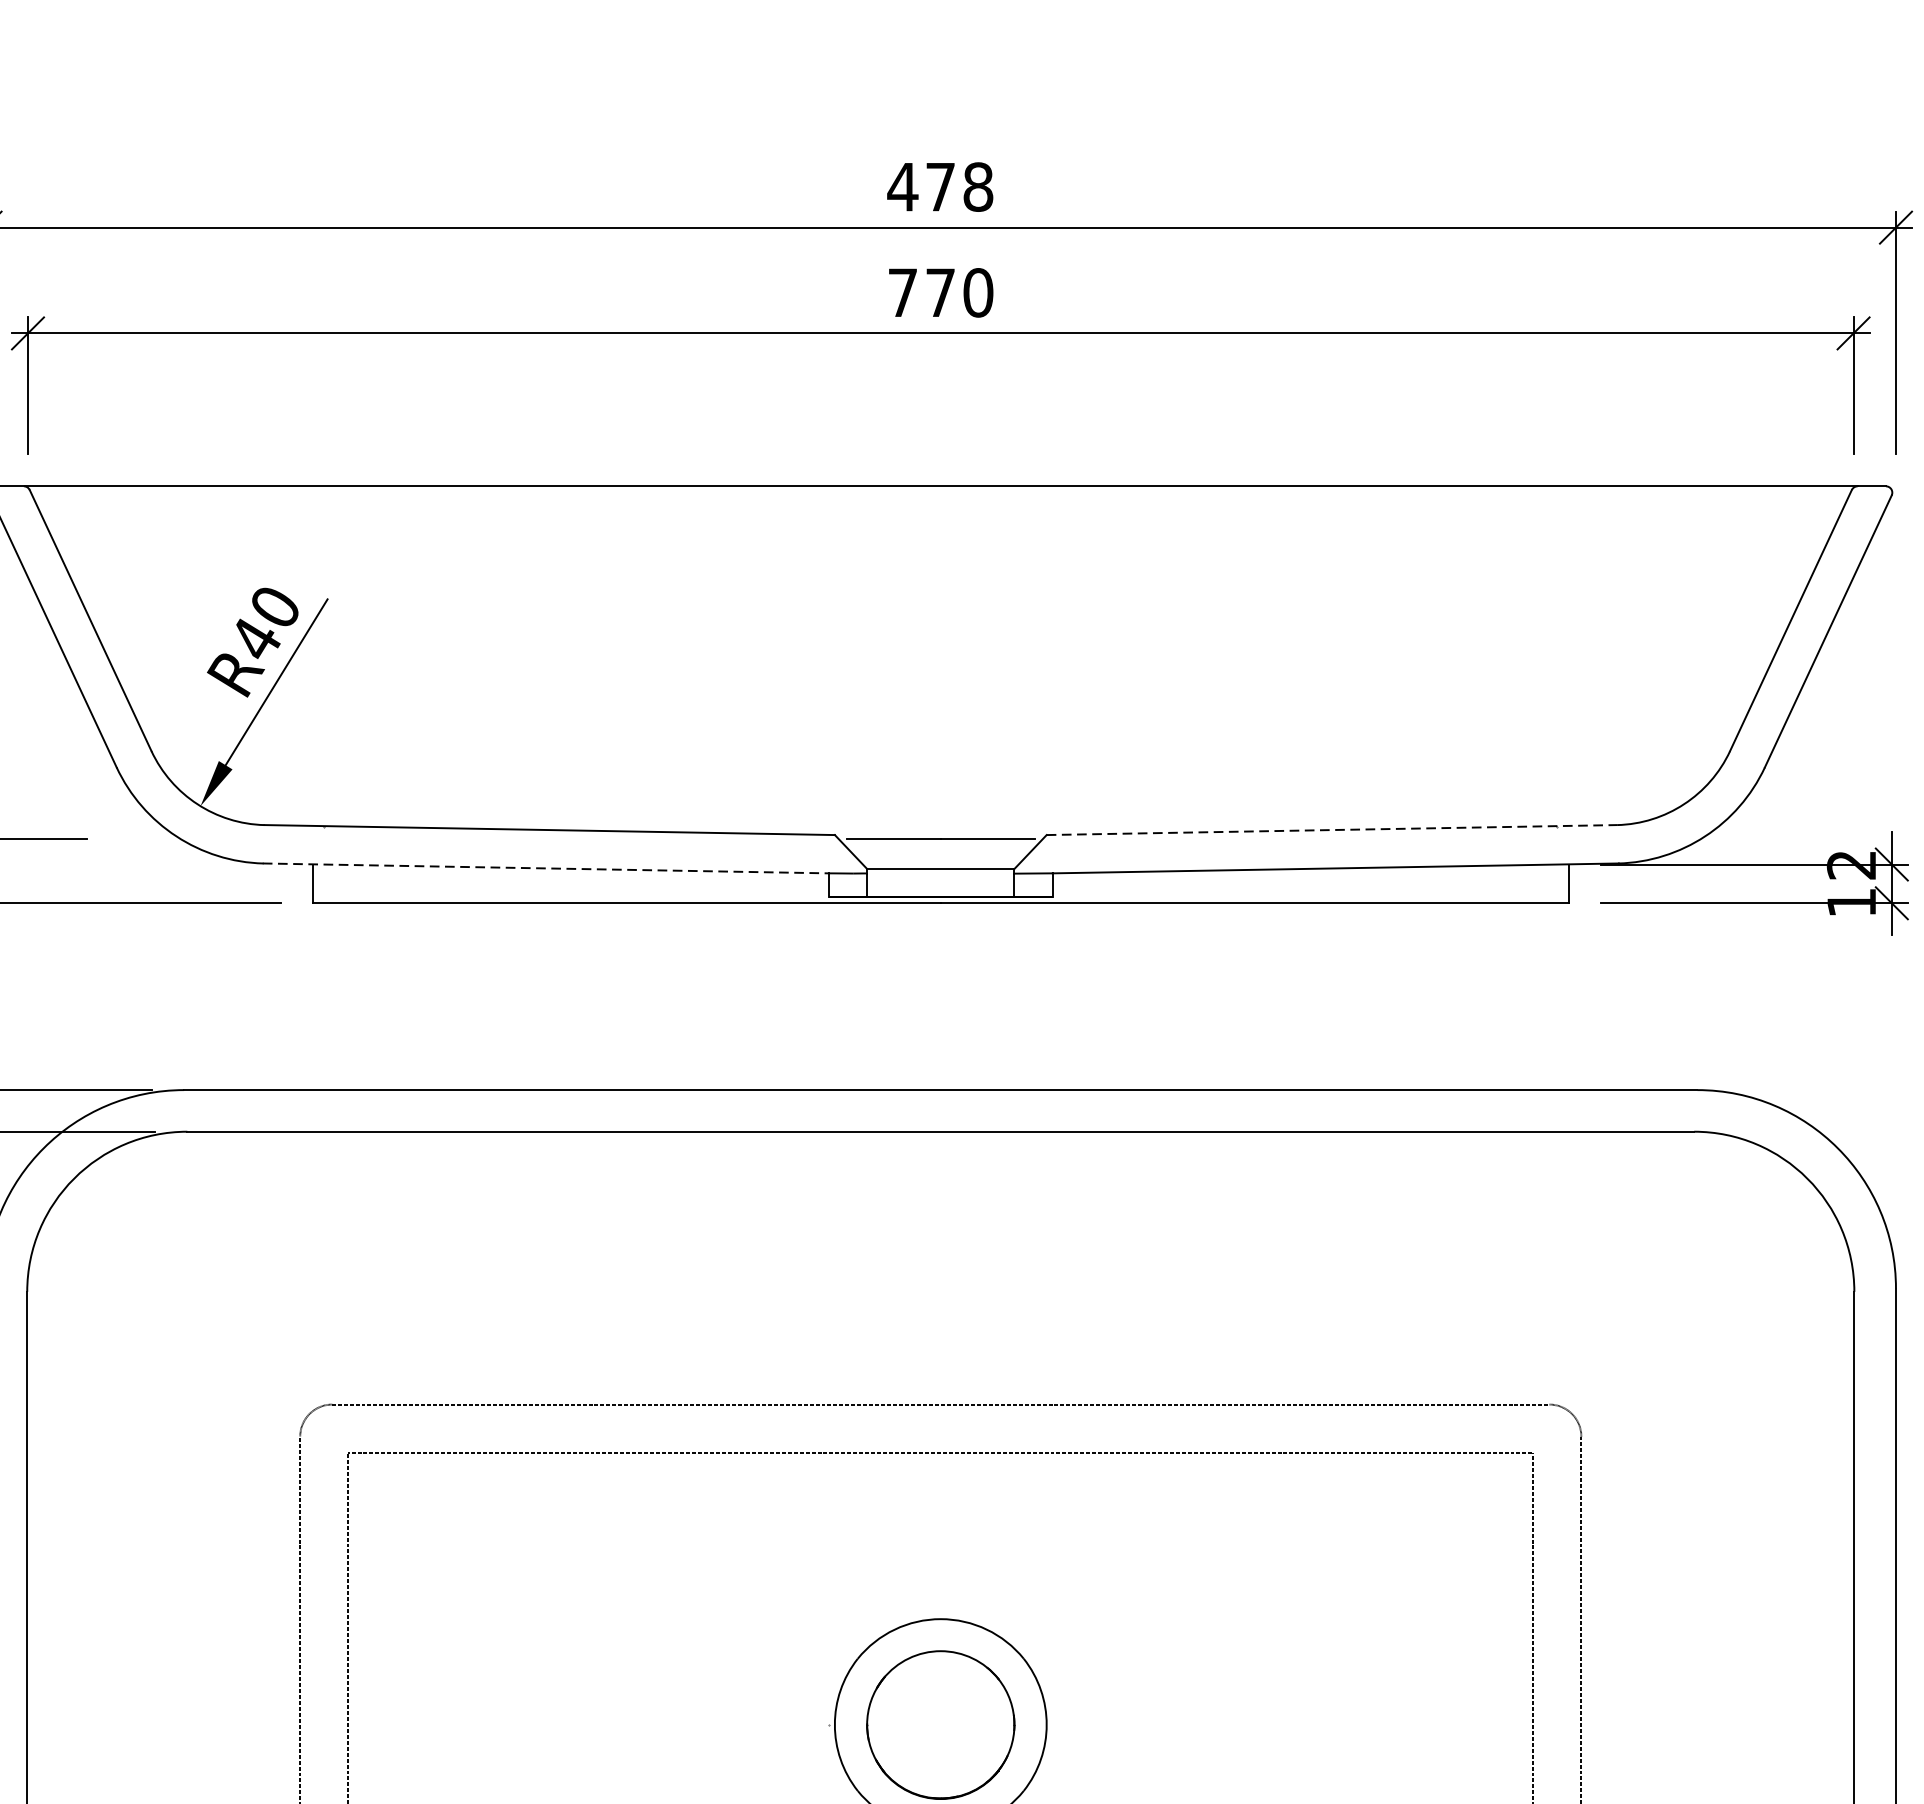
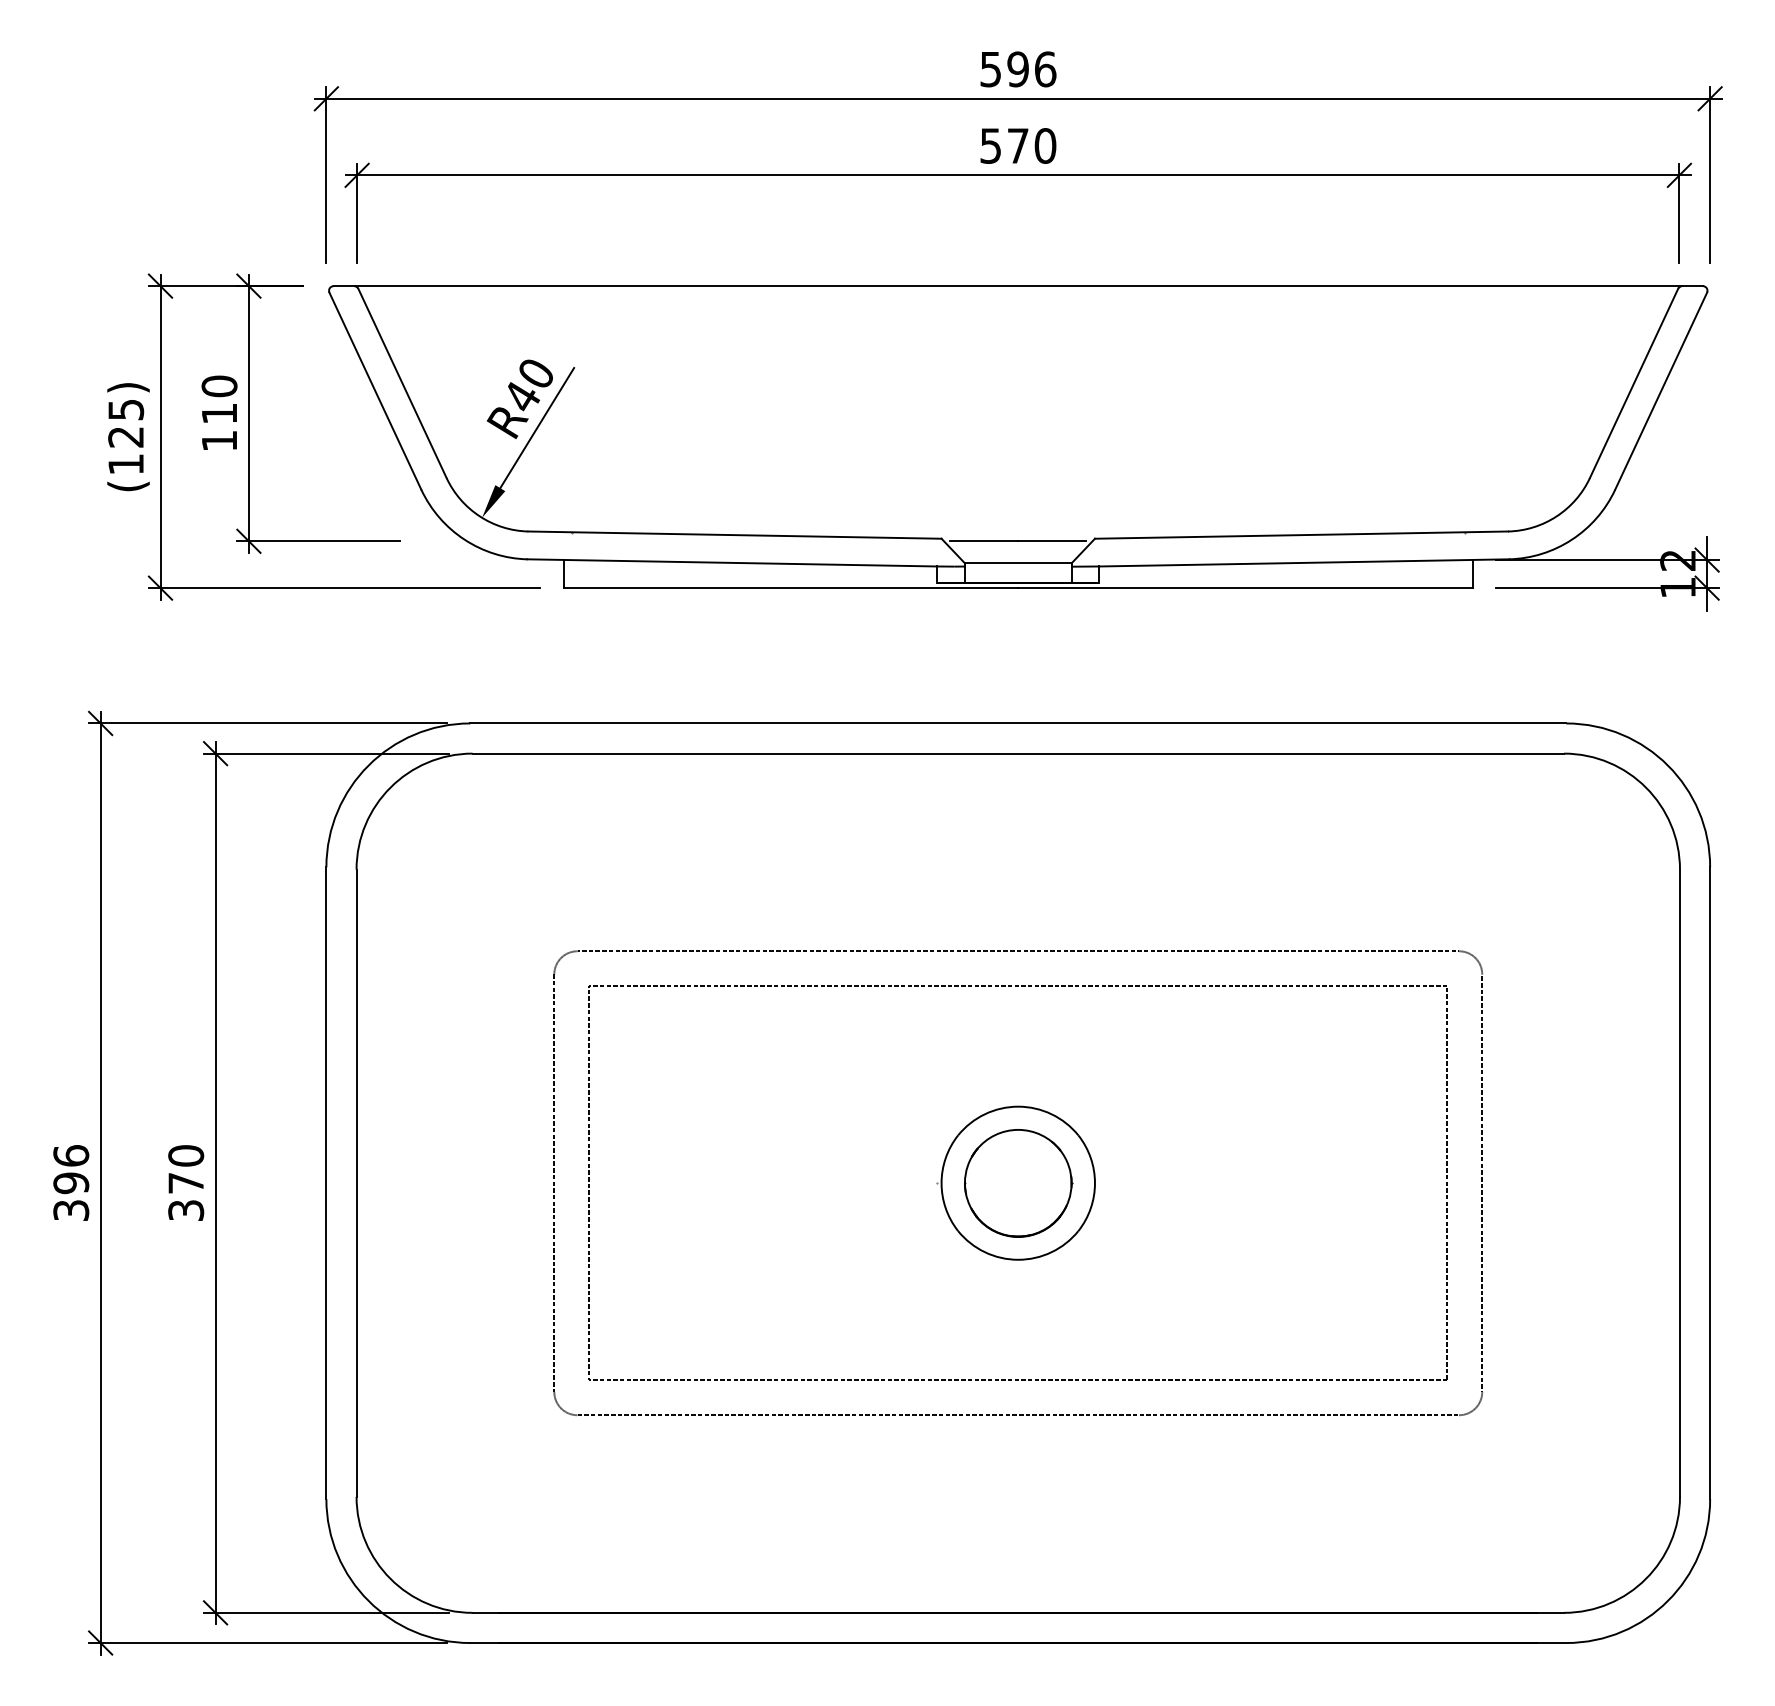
text: (939, 187) -> (1017, 69), 478 -> 596
text: (902, 292) -> (990, 145), 770 -> 570
line: (1331, 830) -> (1301, 535), dashed -> solid
line: (546, 867) -> (732, 562), dashed -> solid

